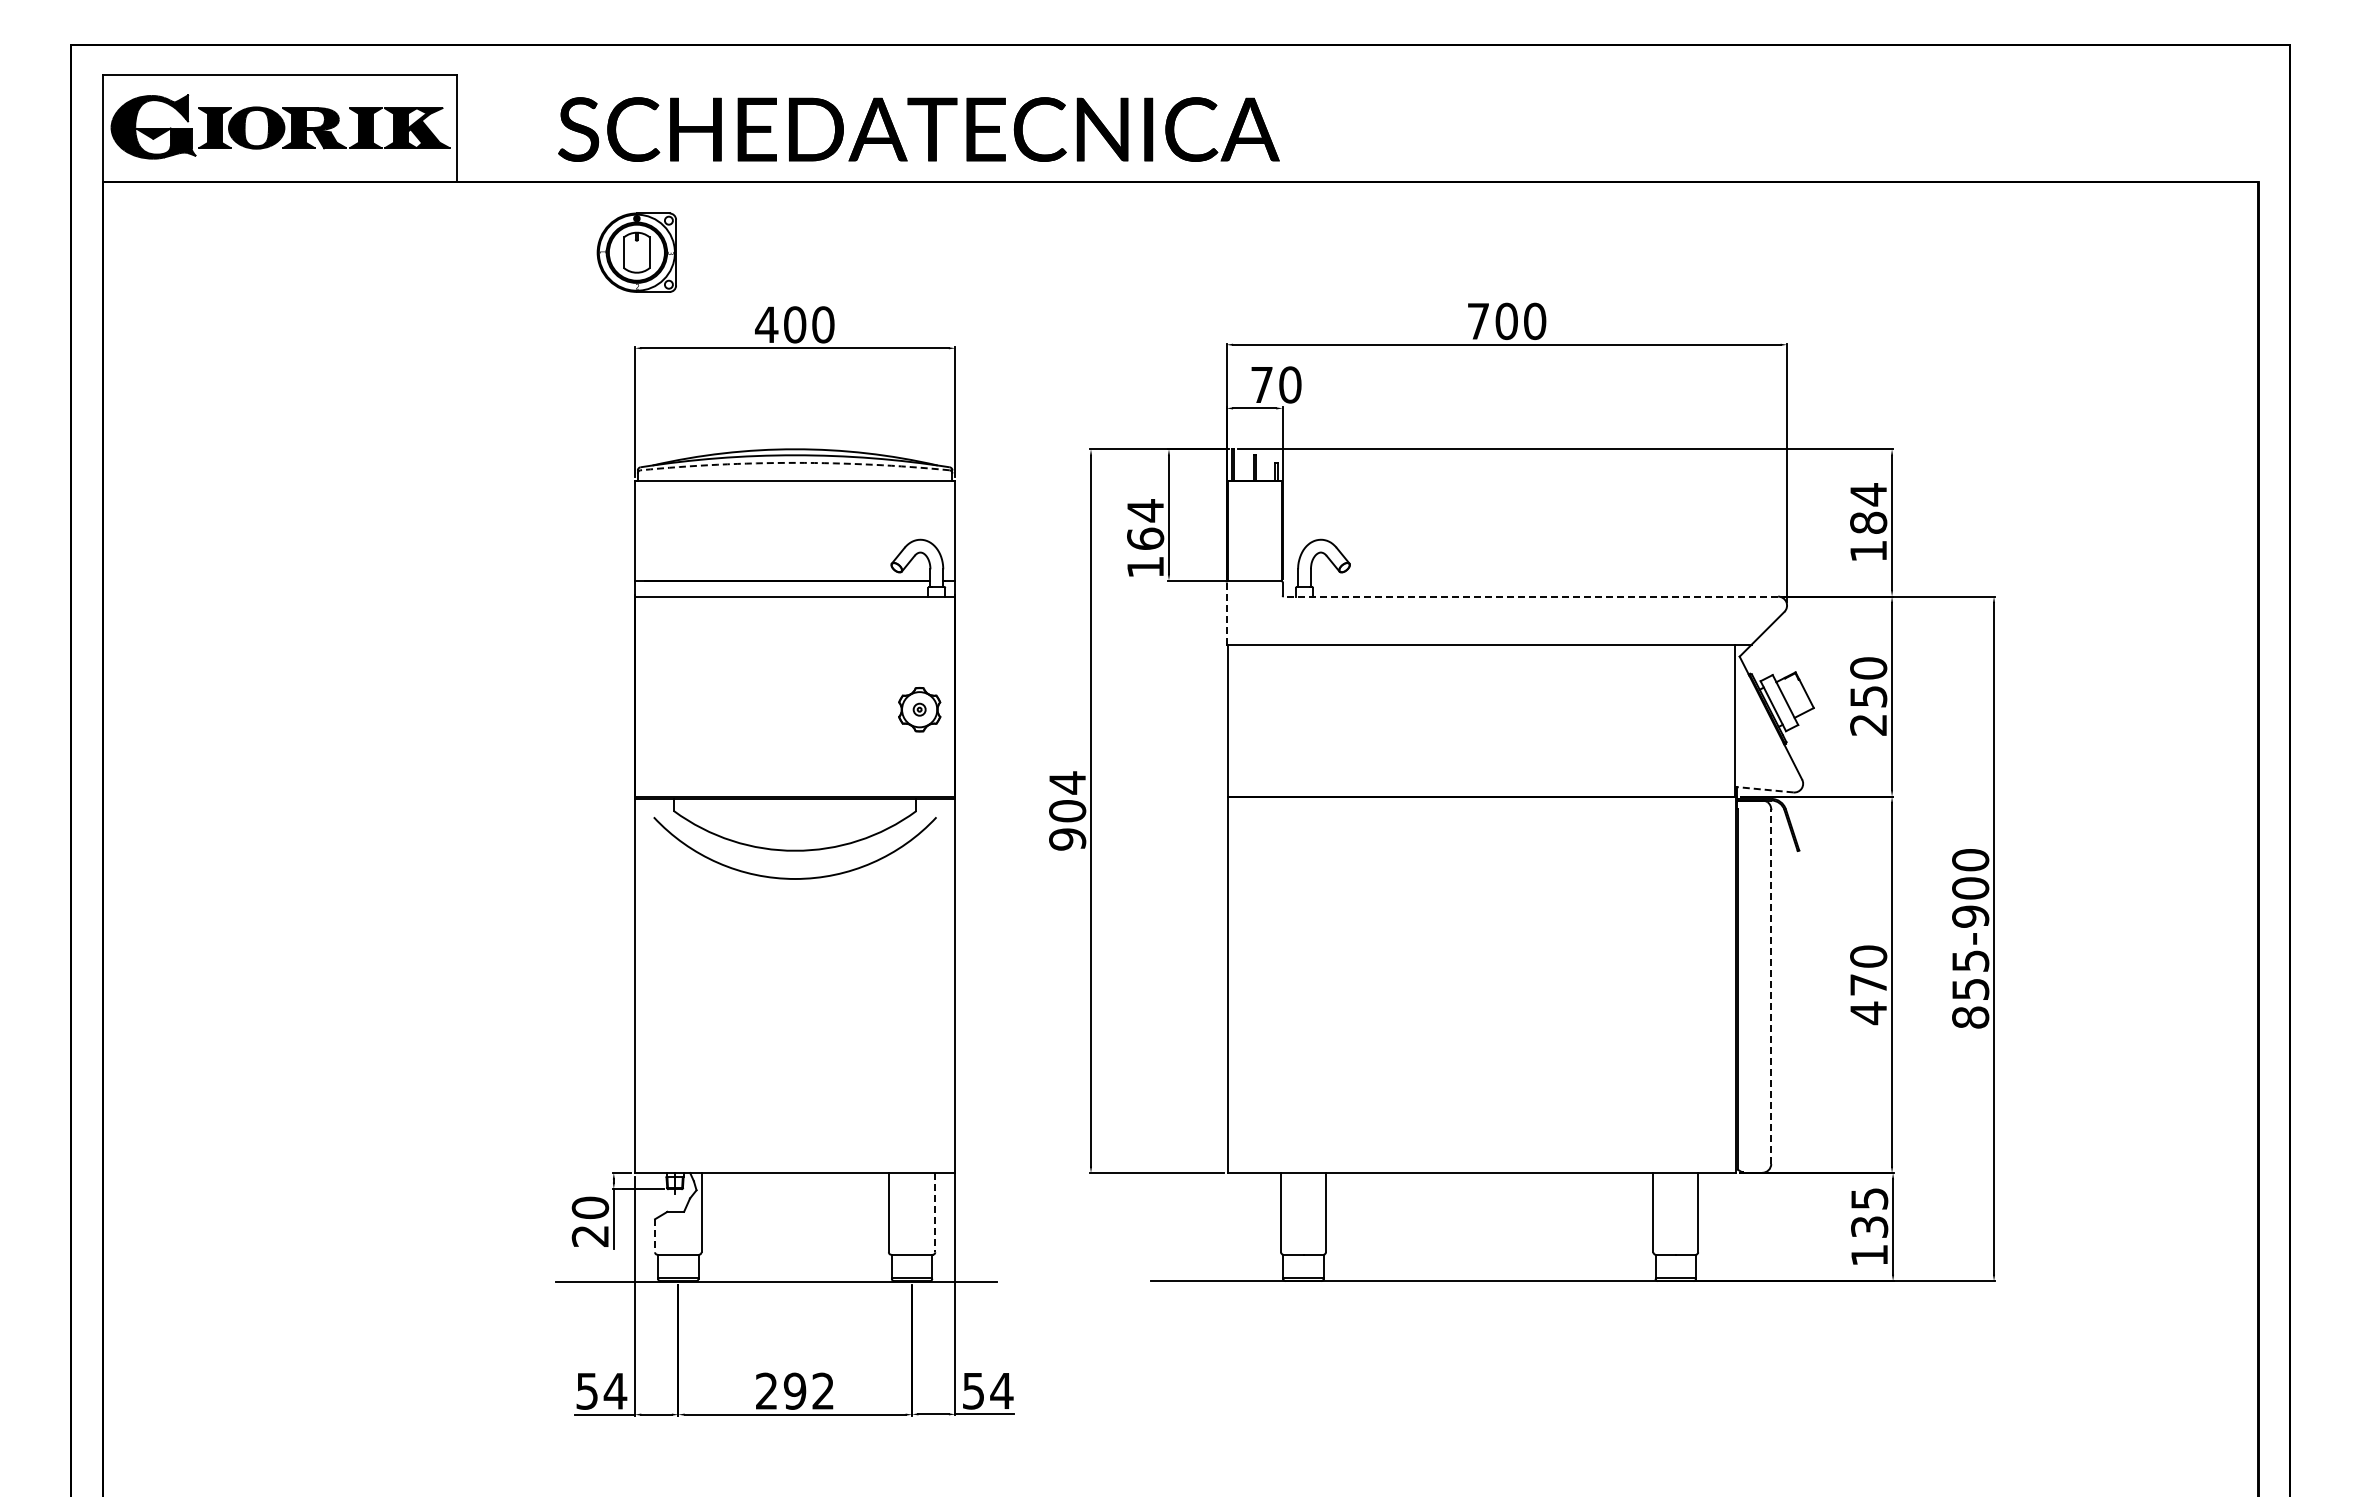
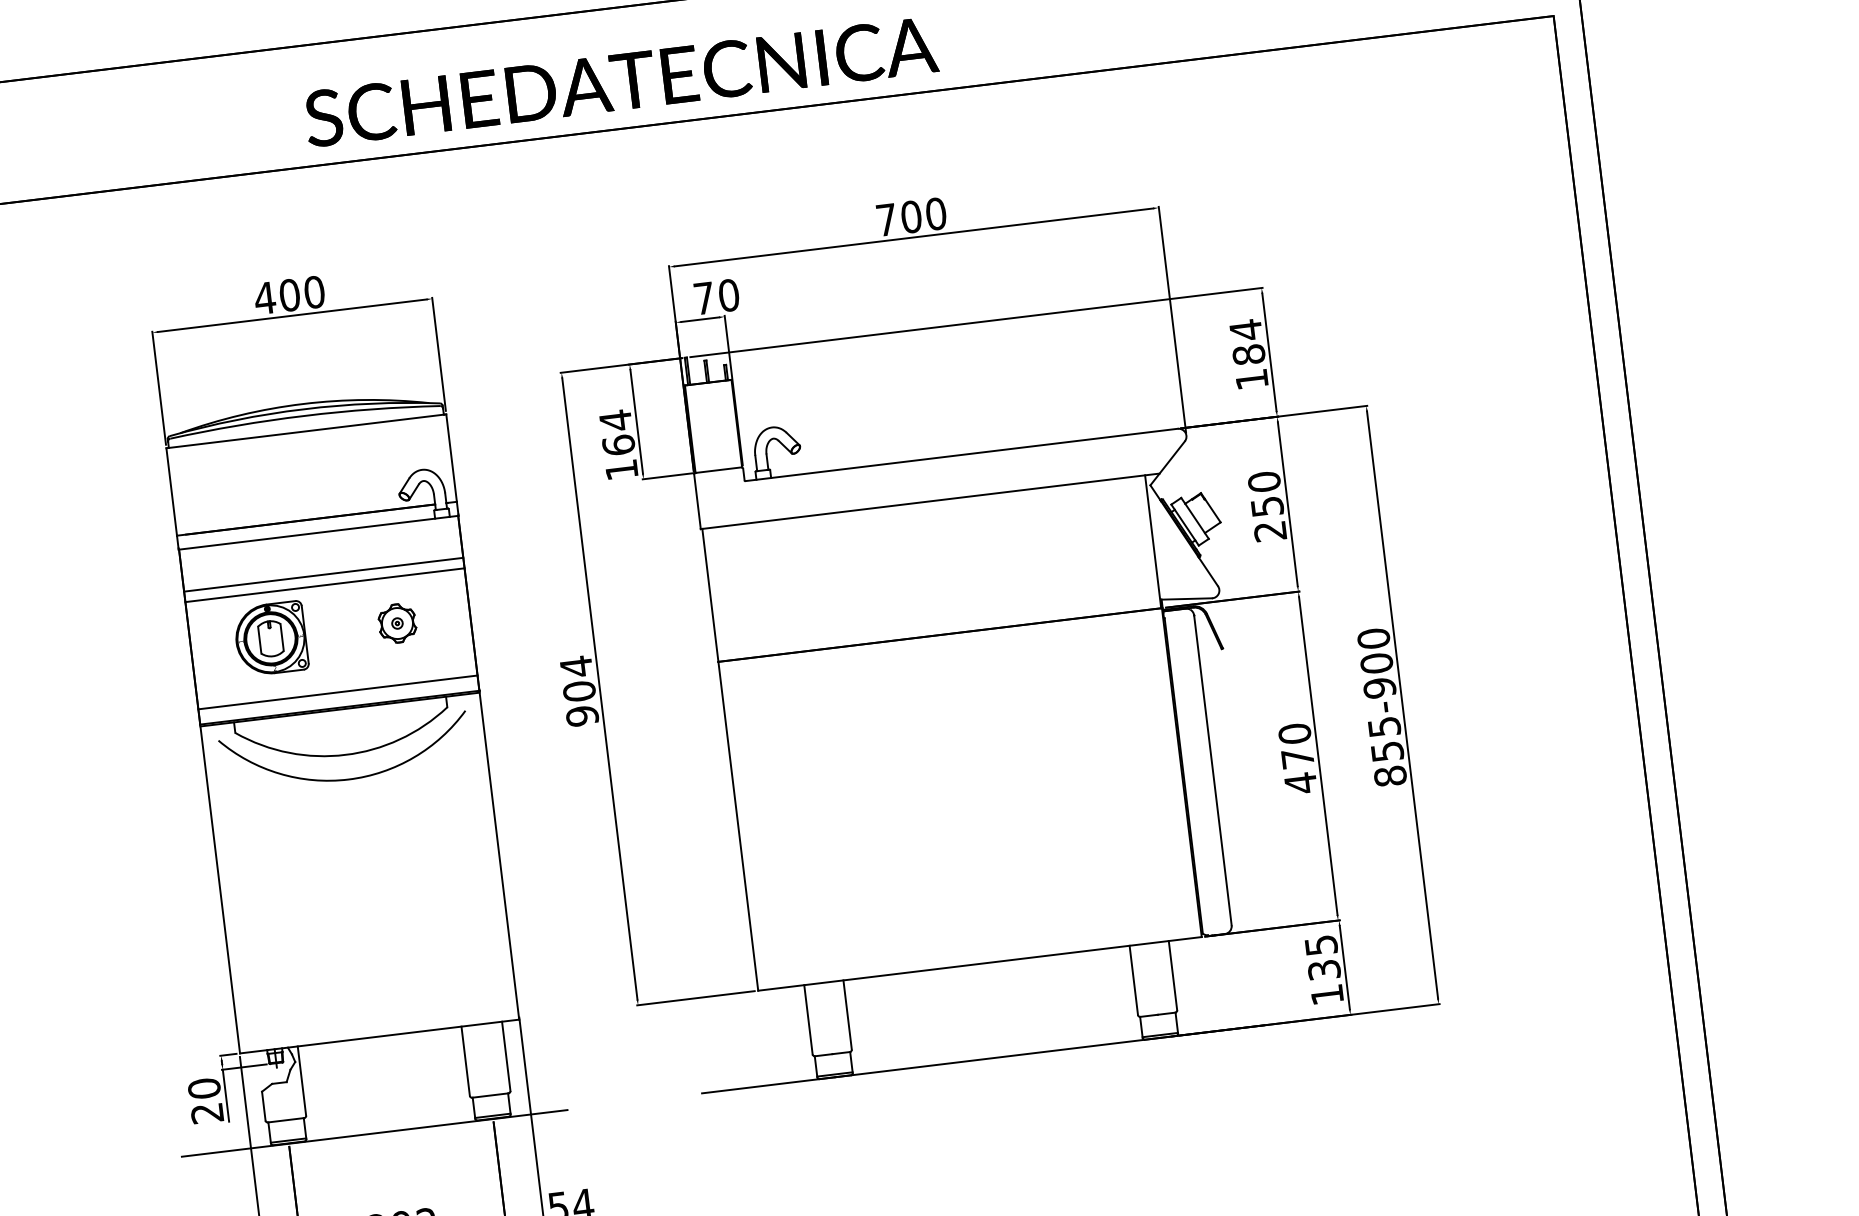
text: (918, 129) -> (620, 81), moved
part: (636, 252) -> (270, 638), moved
arc: (795, 462) -> (304, 415), dashed -> solid
line: (1530, 596) -> (961, 454), dashed -> solid
line: (1226, 614) -> (697, 502), dashed -> solid
line: (794, 644) -> (323, 574), added
line: (794, 656) -> (324, 585), added
part: (919, 709) -> (397, 623), moved
line: (794, 779) -> (337, 692), added
line: (1765, 789) -> (1187, 598), dashed -> solid
line: (1771, 986) -> (1213, 770), dashed -> solid
line: (935, 1212) -> (506, 1056), dashed -> solid
line: (655, 1235) -> (264, 1105), dashed -> solid

